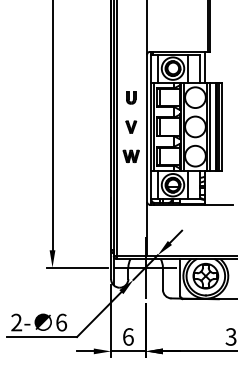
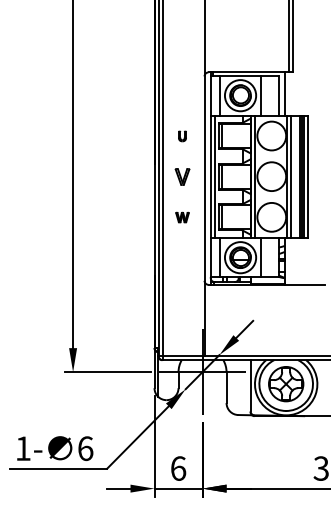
part: (131, 98) -> (182, 136), size x0.6
part: (131, 156) -> (182, 217), size x0.6
text: (16, 322) -> (22, 448), 2- -> 1-

